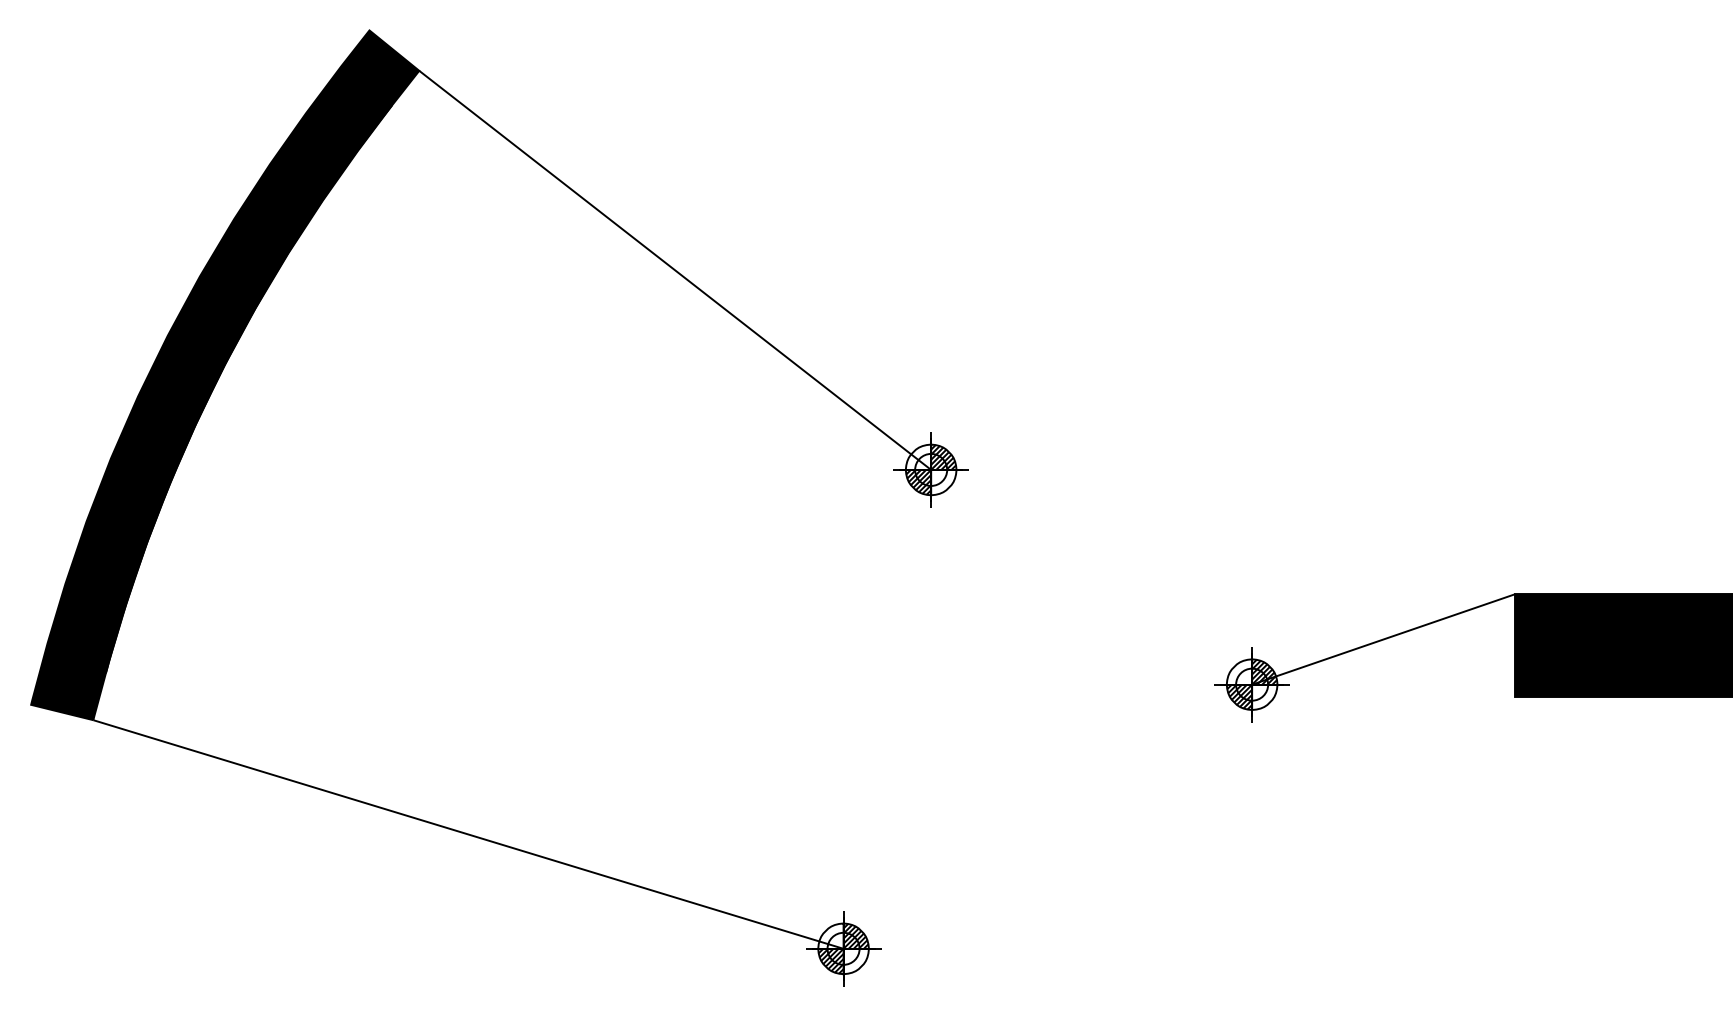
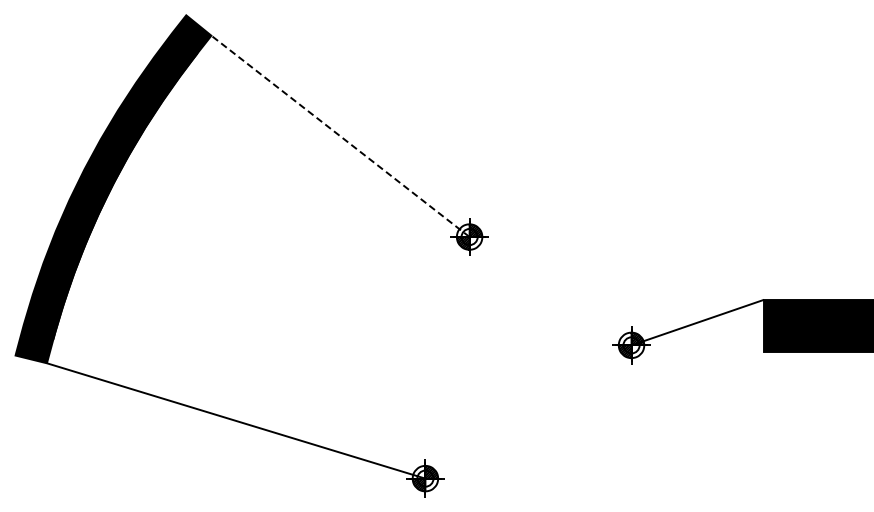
line: (675, 270) -> (340, 136), solid -> dashed

